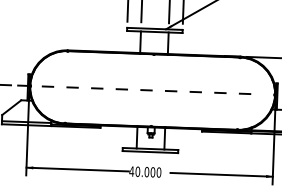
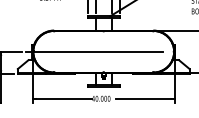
line: (136, 89) -> (94, 51), dashed -> solid

